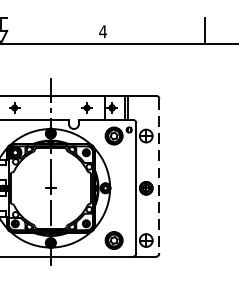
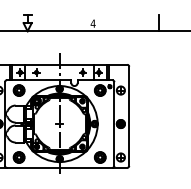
line: (159, 176) -> (129, 116), dashed -> solid

